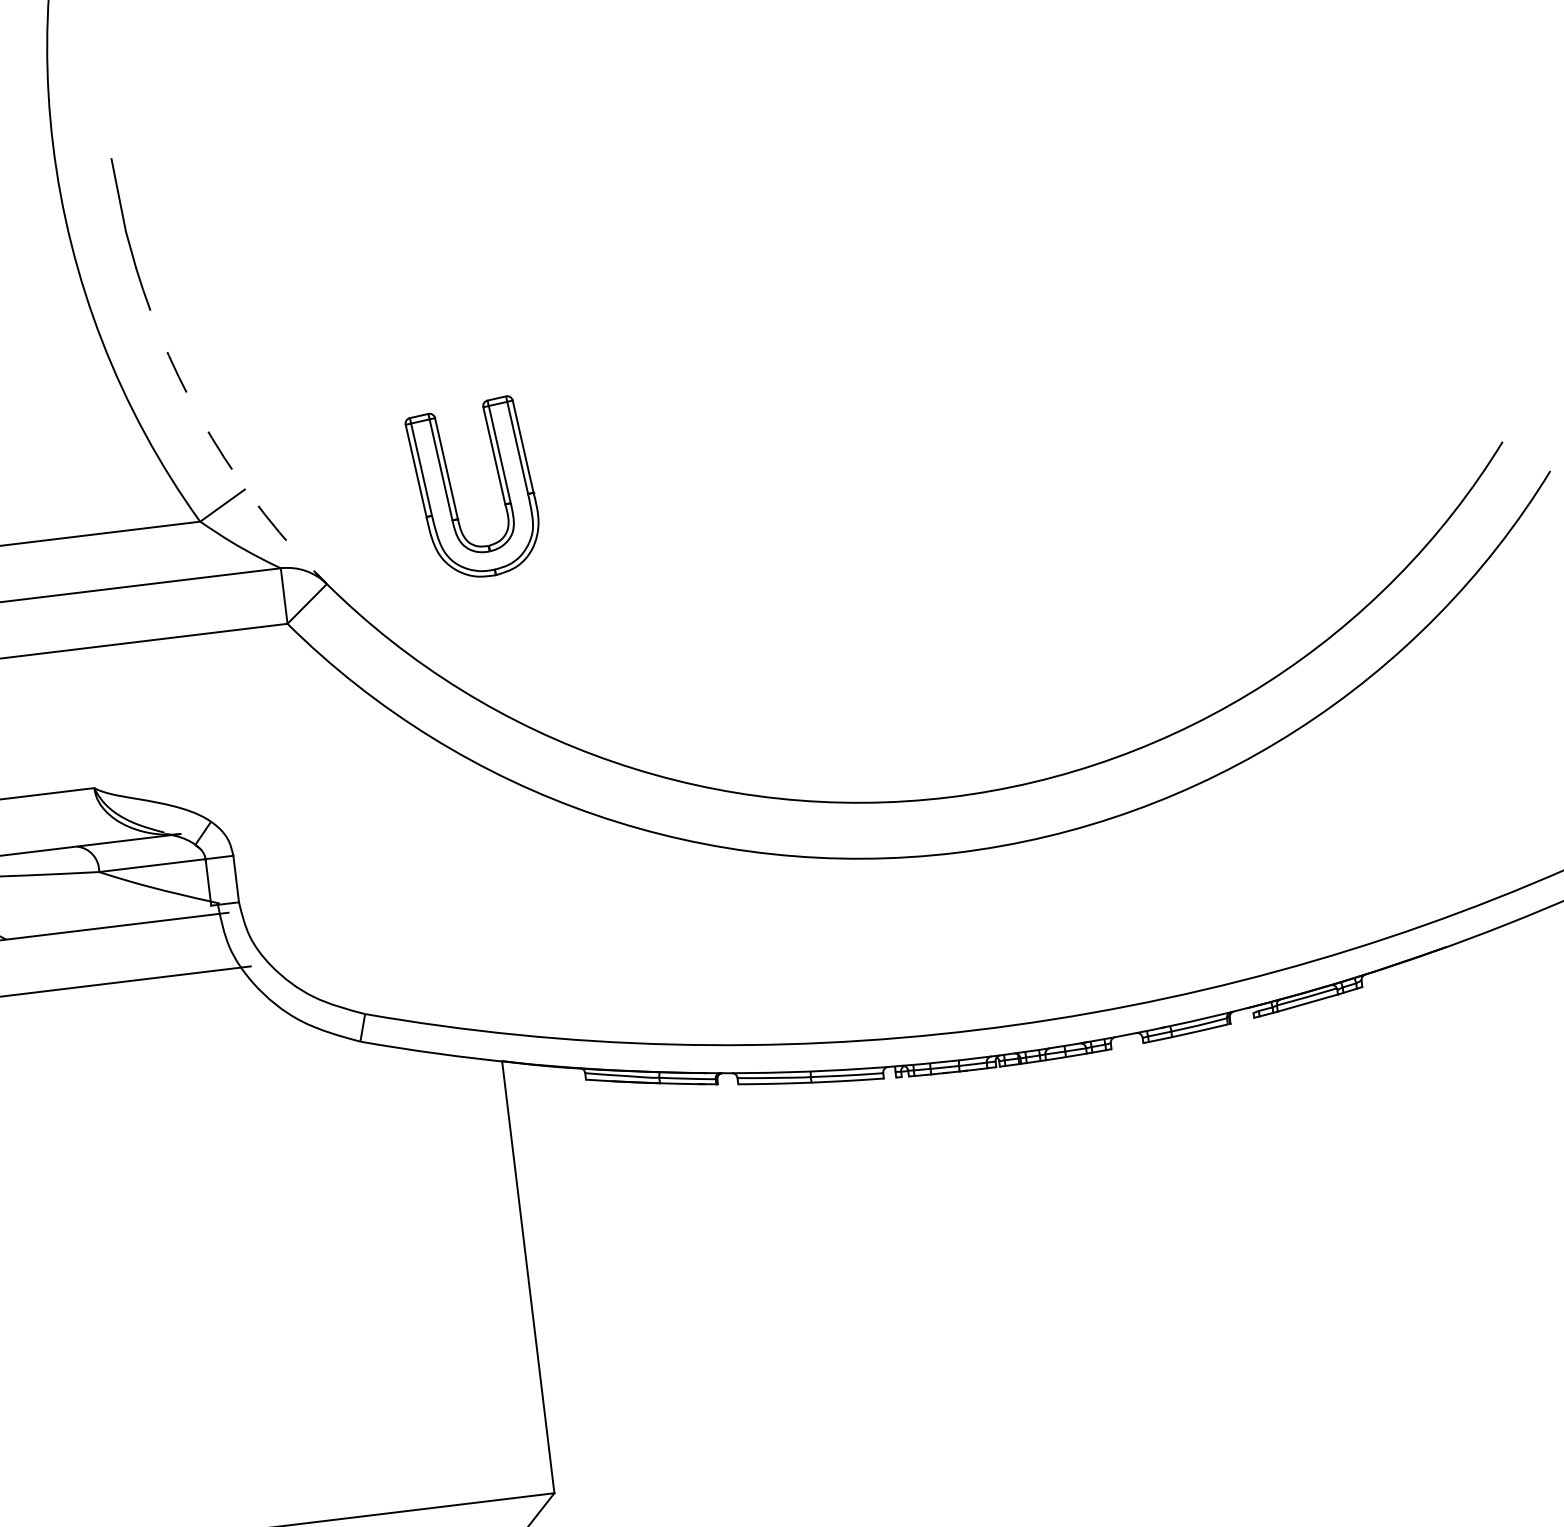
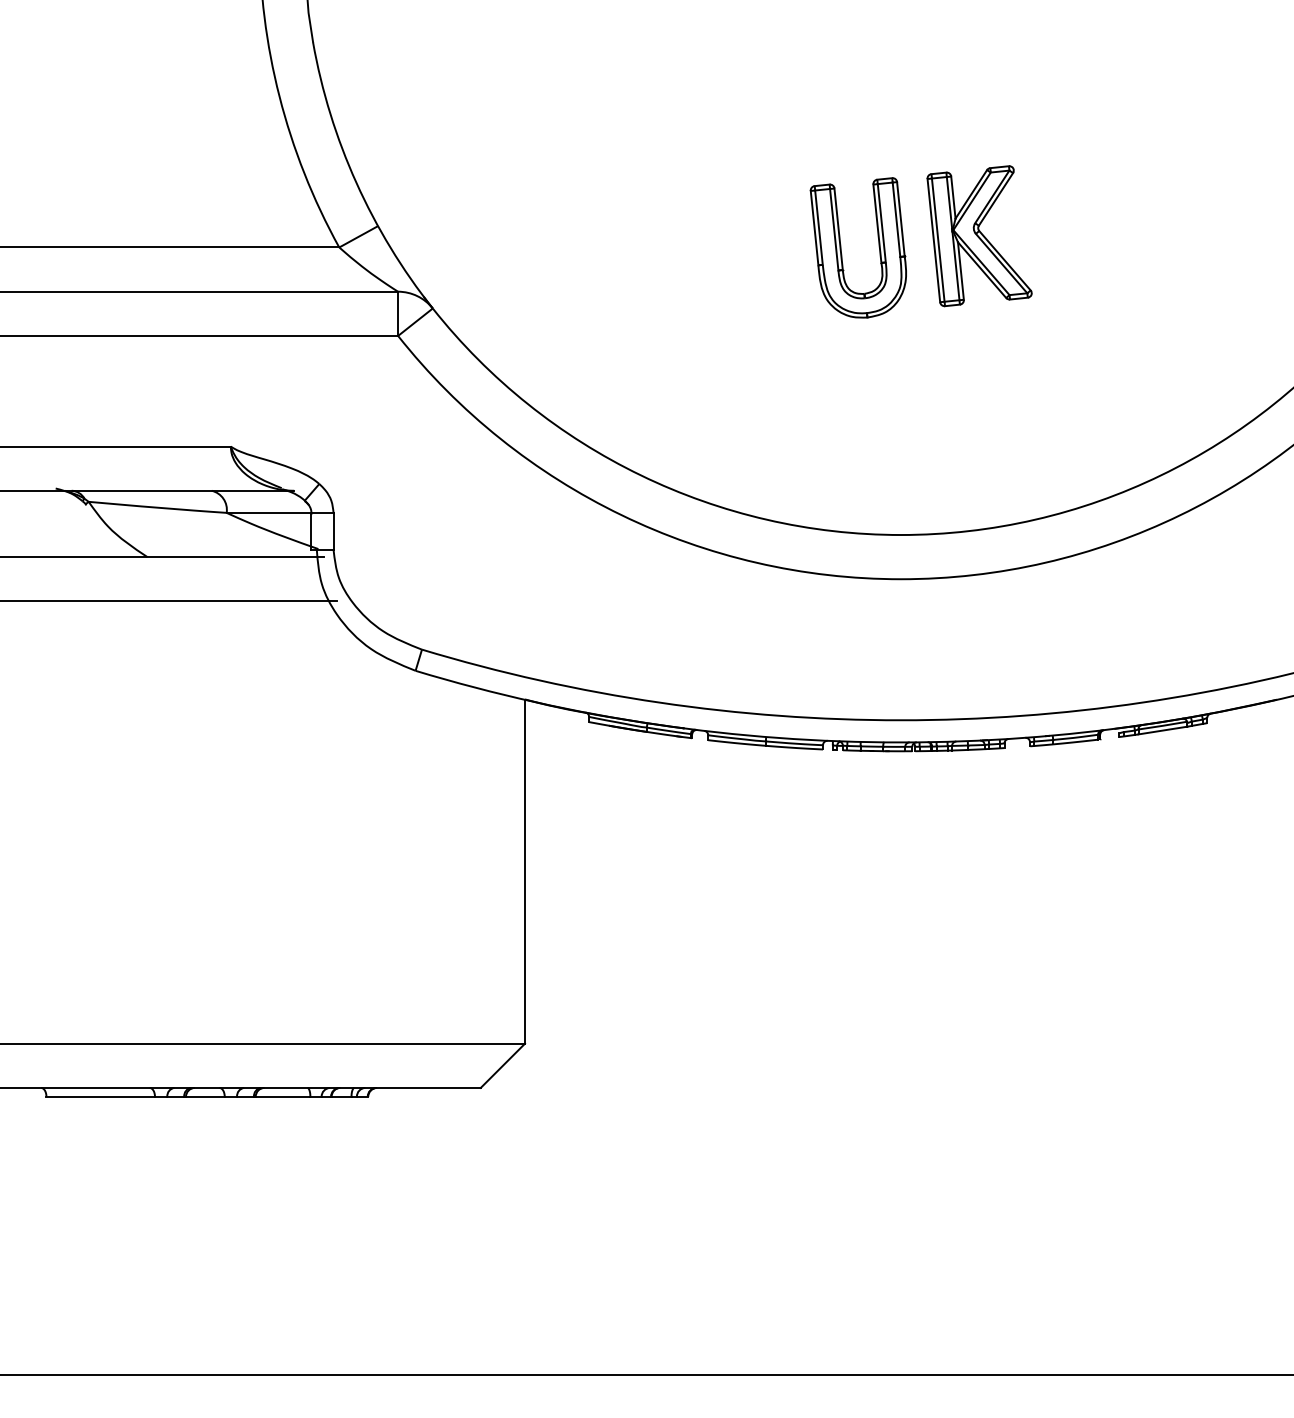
part: (1002, 410) -> (979, 236), added
arc: (211, 437) -> (356, 182), dashed -> solid
part: (452, 491) -> (841, 247), moved

